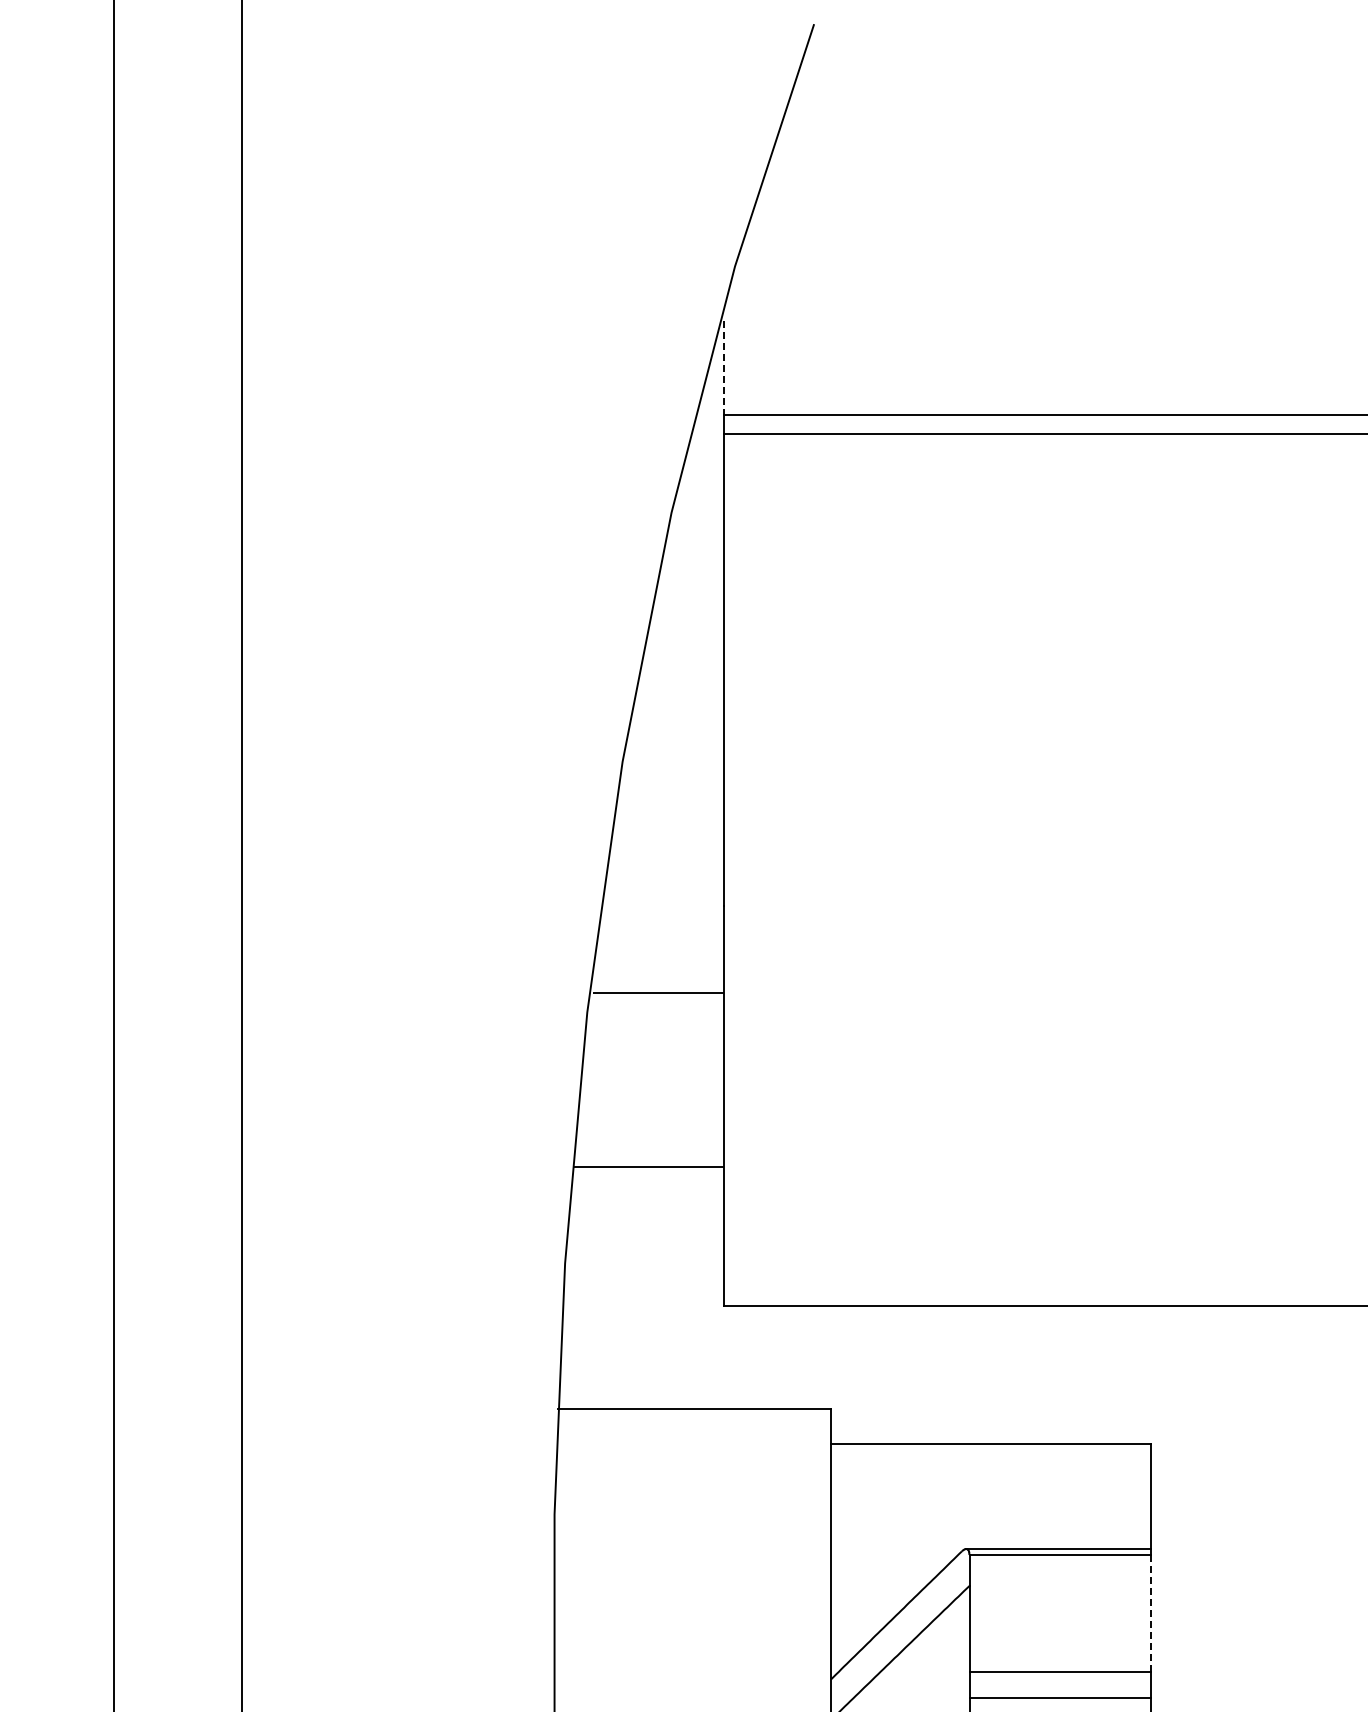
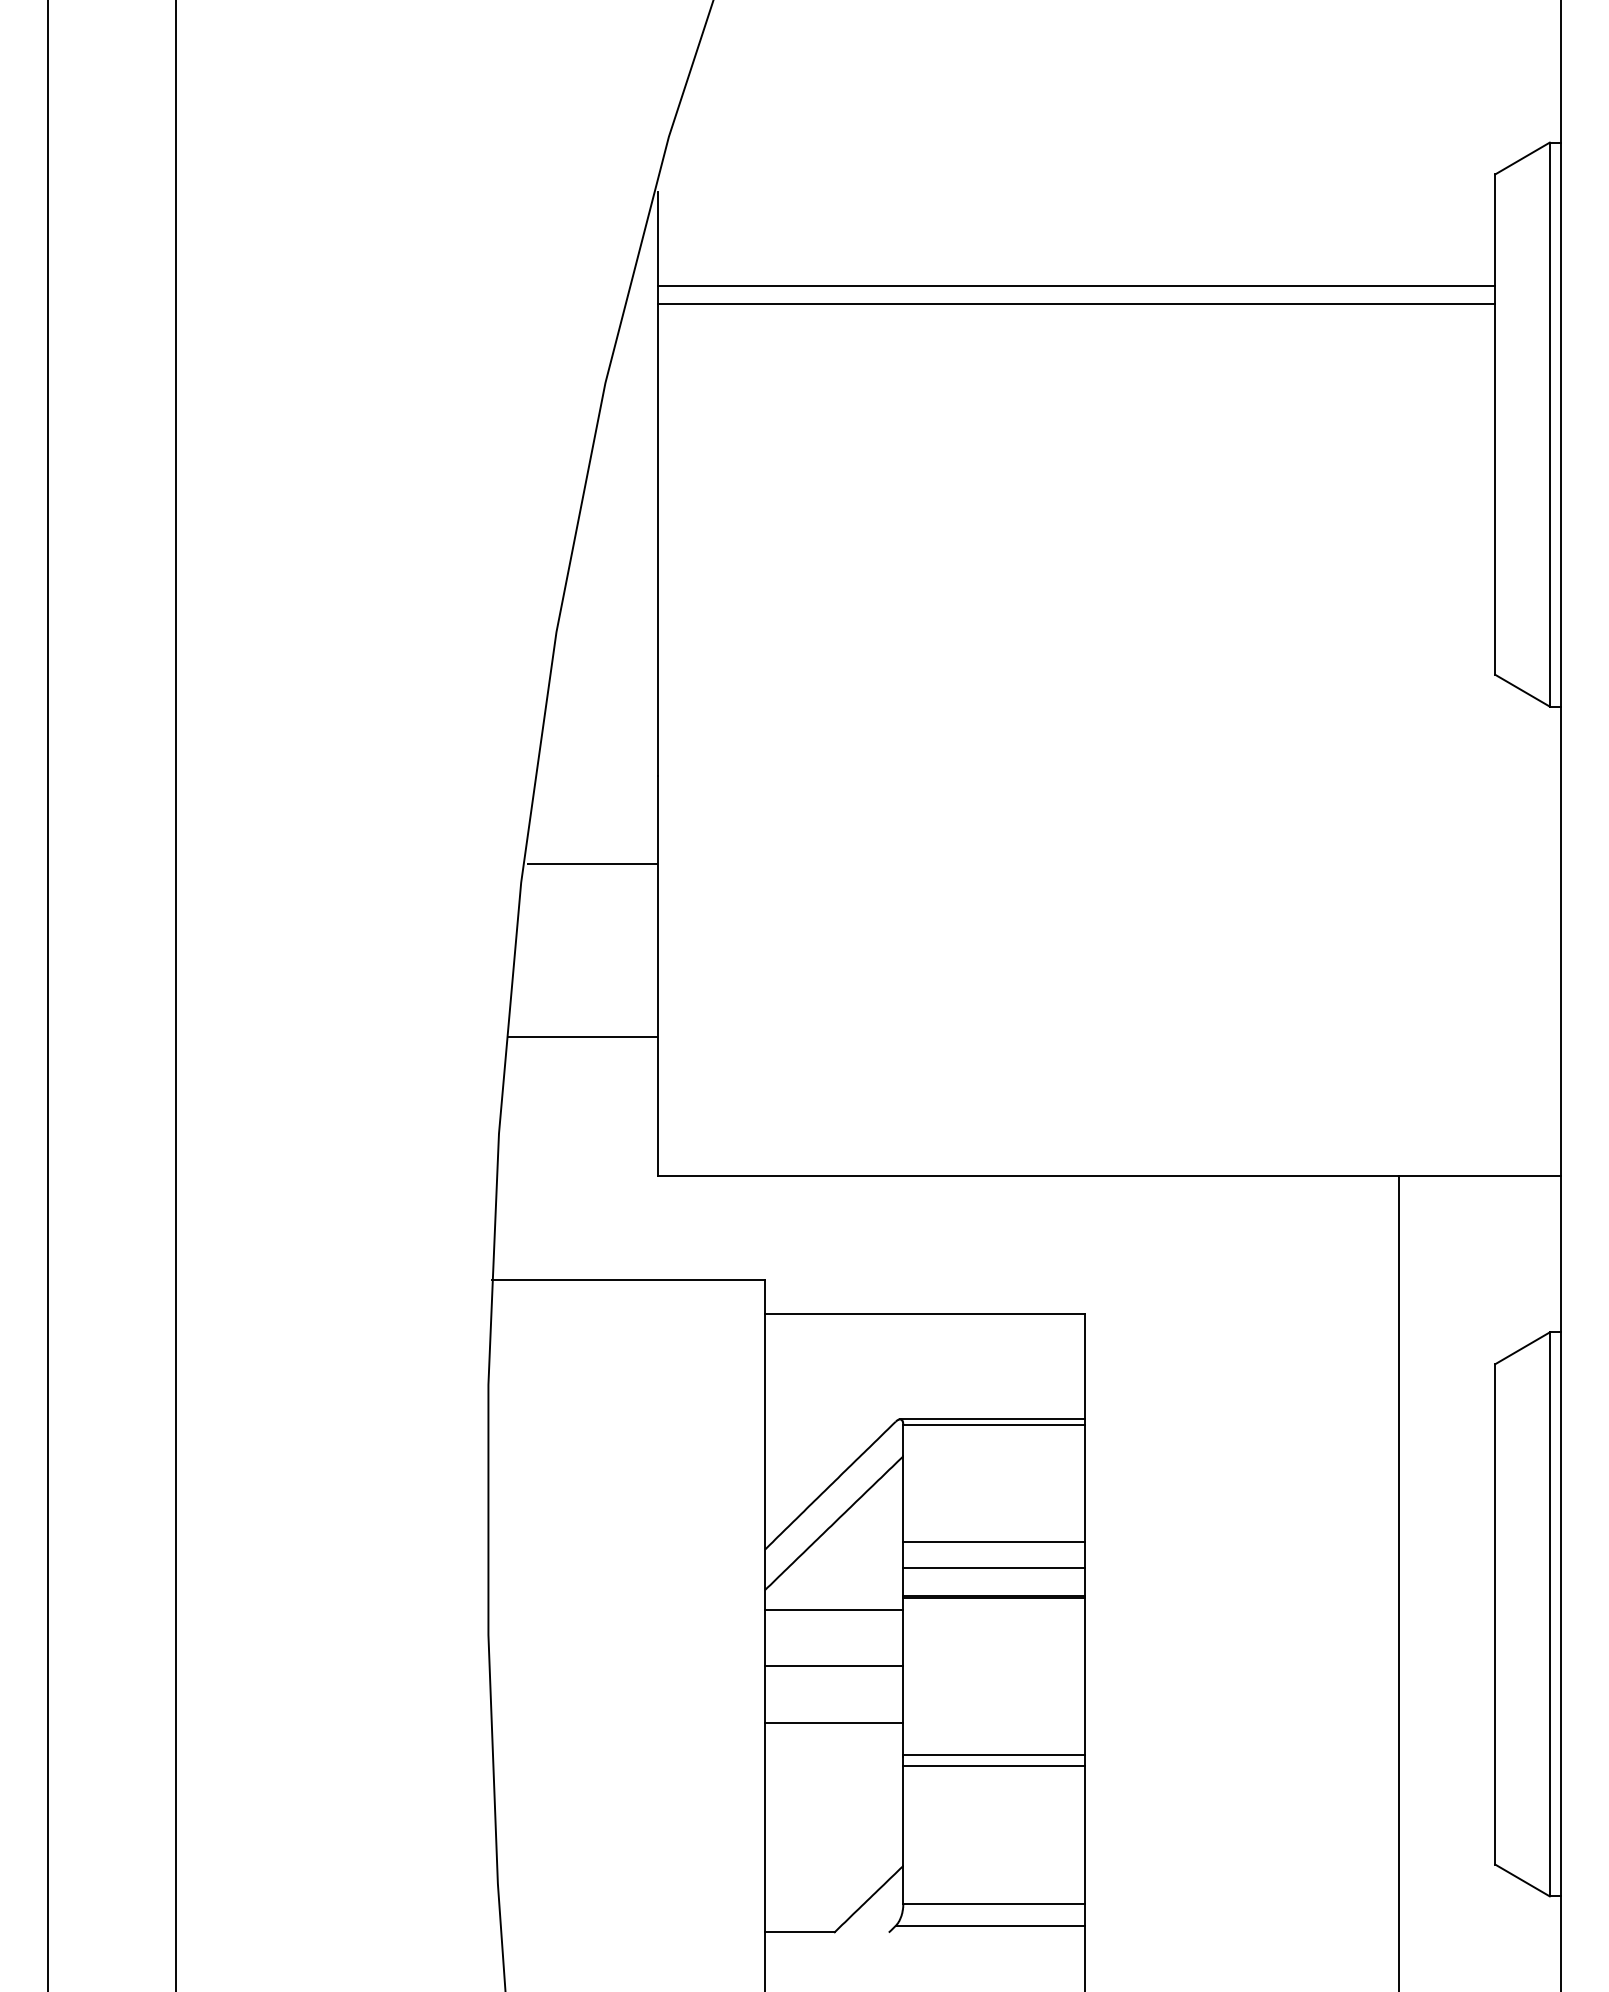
line: (724, 369) -> (658, 239), dashed -> solid
line: (1151, 1614) -> (1085, 1484), dashed -> solid

